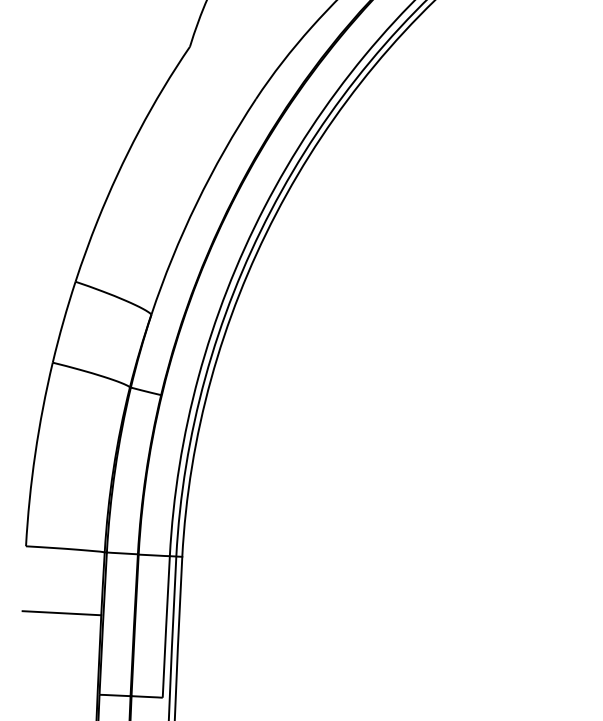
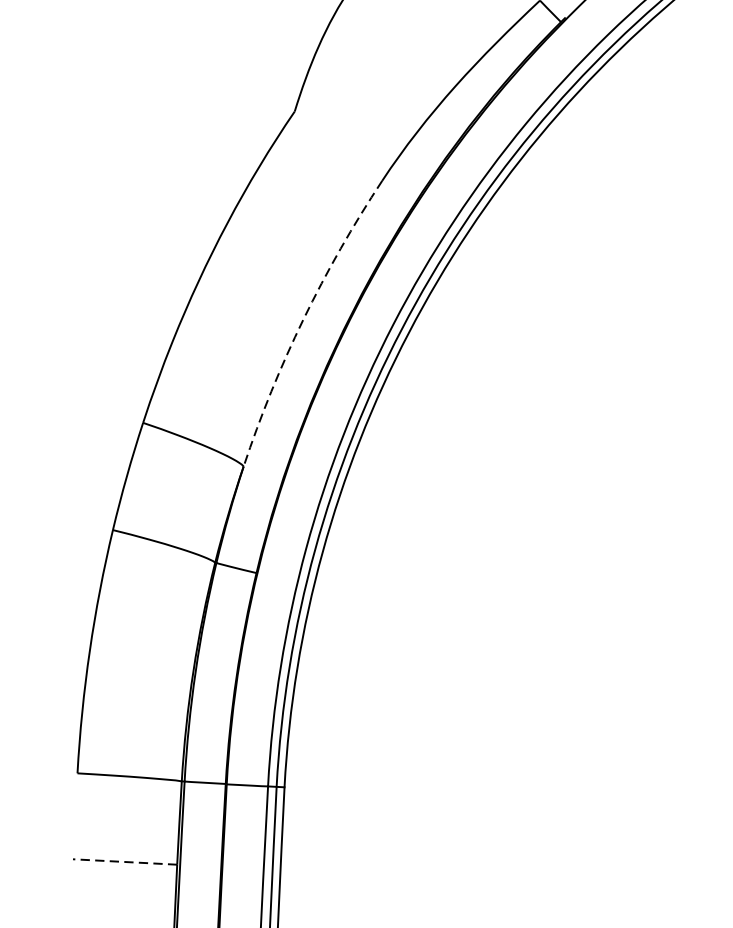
arc: (196, 203) -> (303, 319), solid -> dashed
line: (61, 613) -> (124, 862), solid -> dashed

